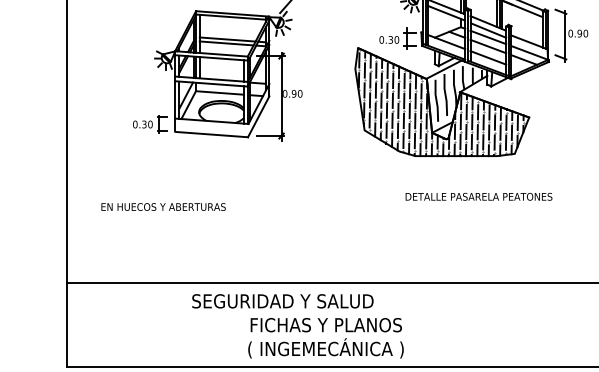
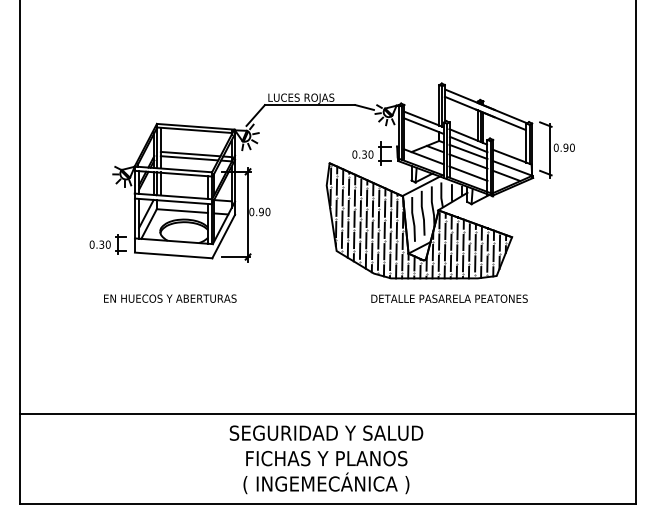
text: (478, 196) -> (449, 298), moved
text: (163, 206) -> (170, 298), moved
text: (282, 300) -> (326, 432), moved
text: (326, 338) -> (326, 472), moved

